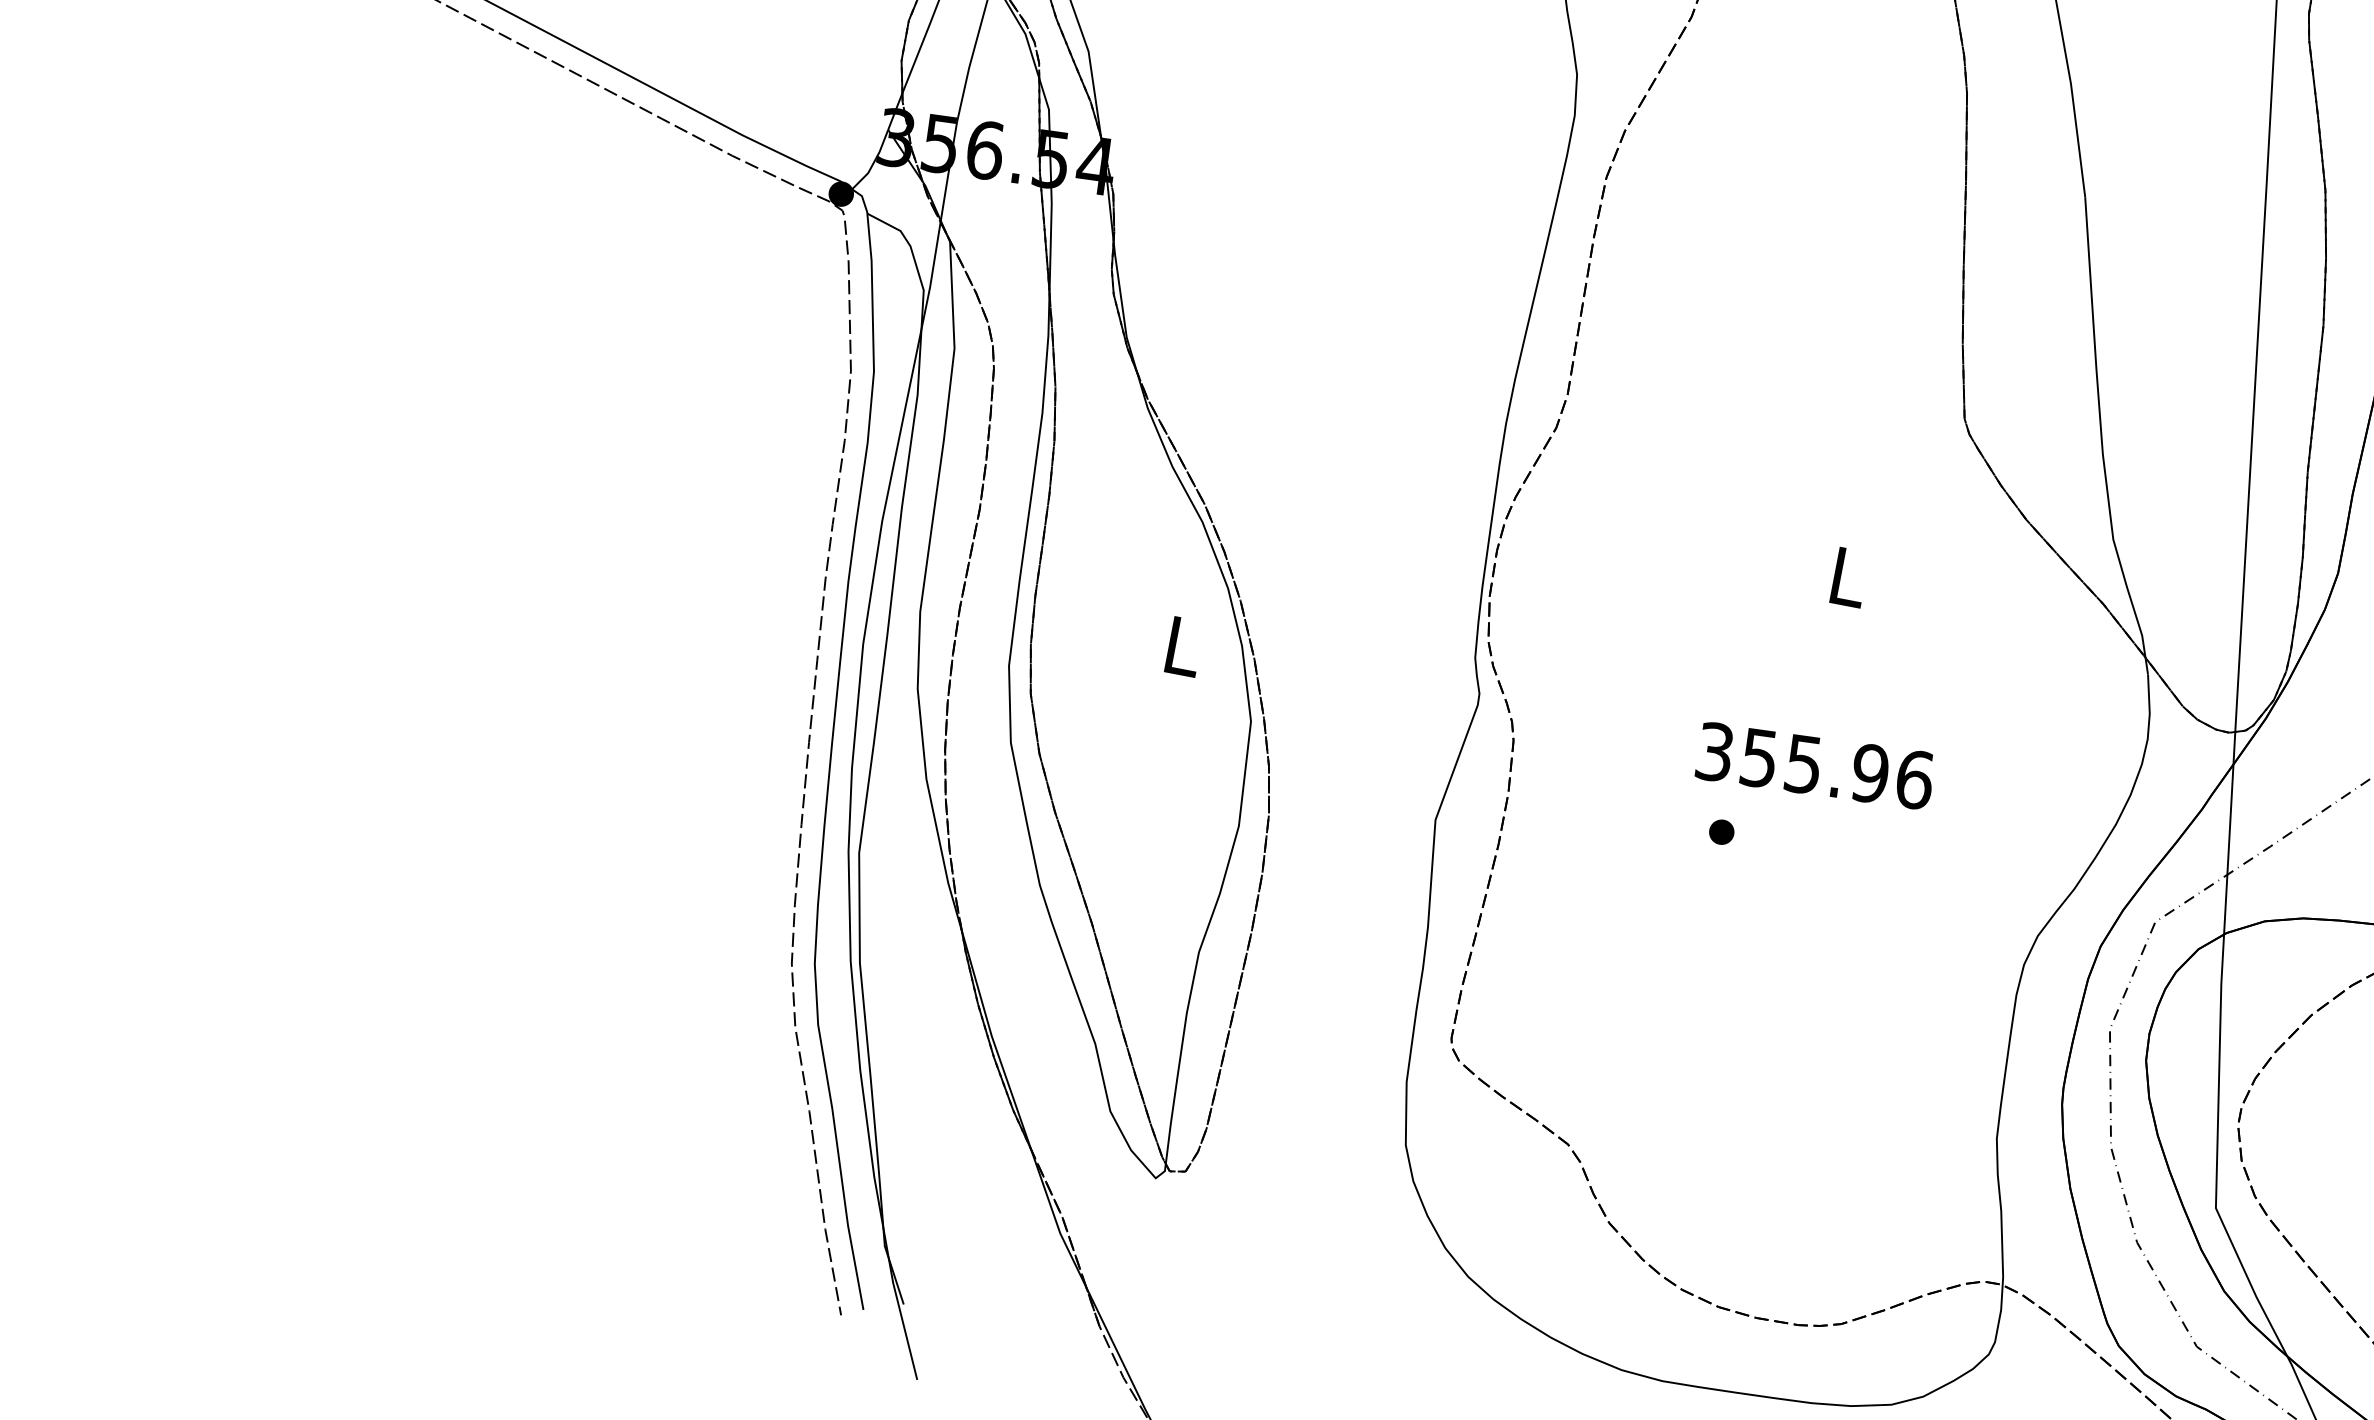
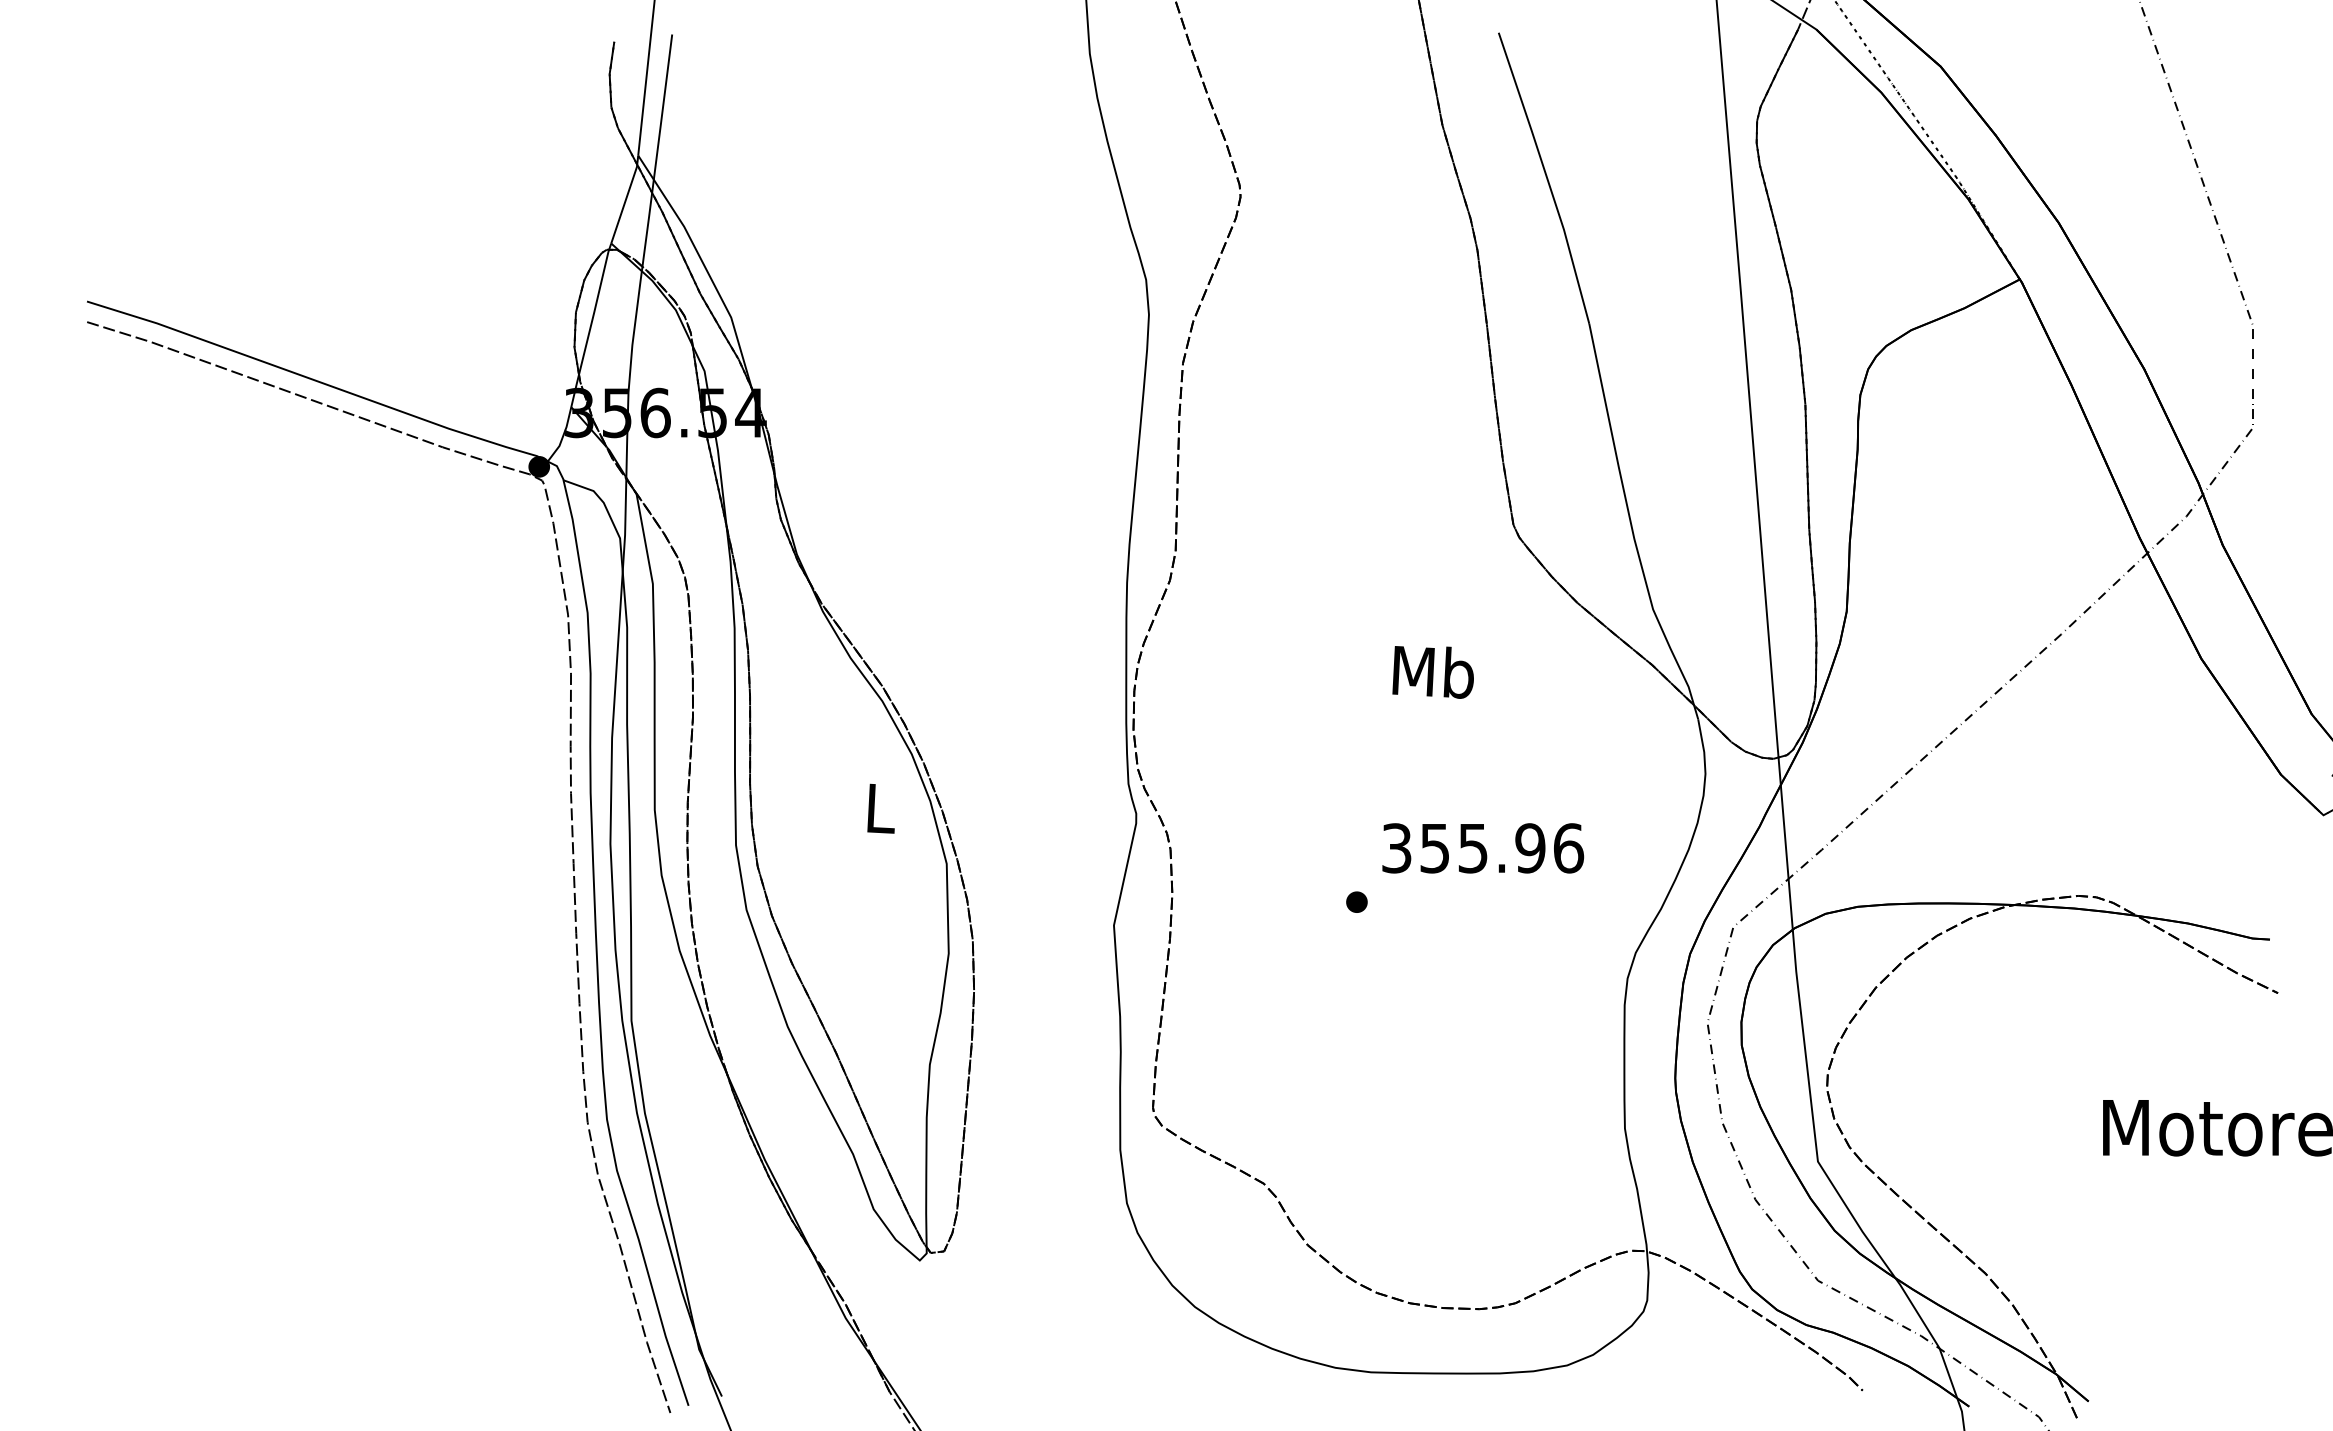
text: (1846, 577) -> (1432, 672), L -> Mb
text: (1815, 766) -> (1483, 848), moved

